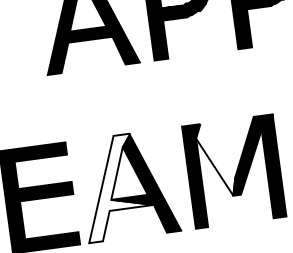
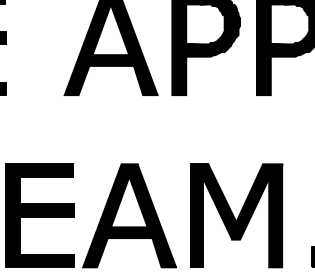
fill: (215, 159) -> (219, 201), added
fill: (116, 187) -> (117, 215), added

